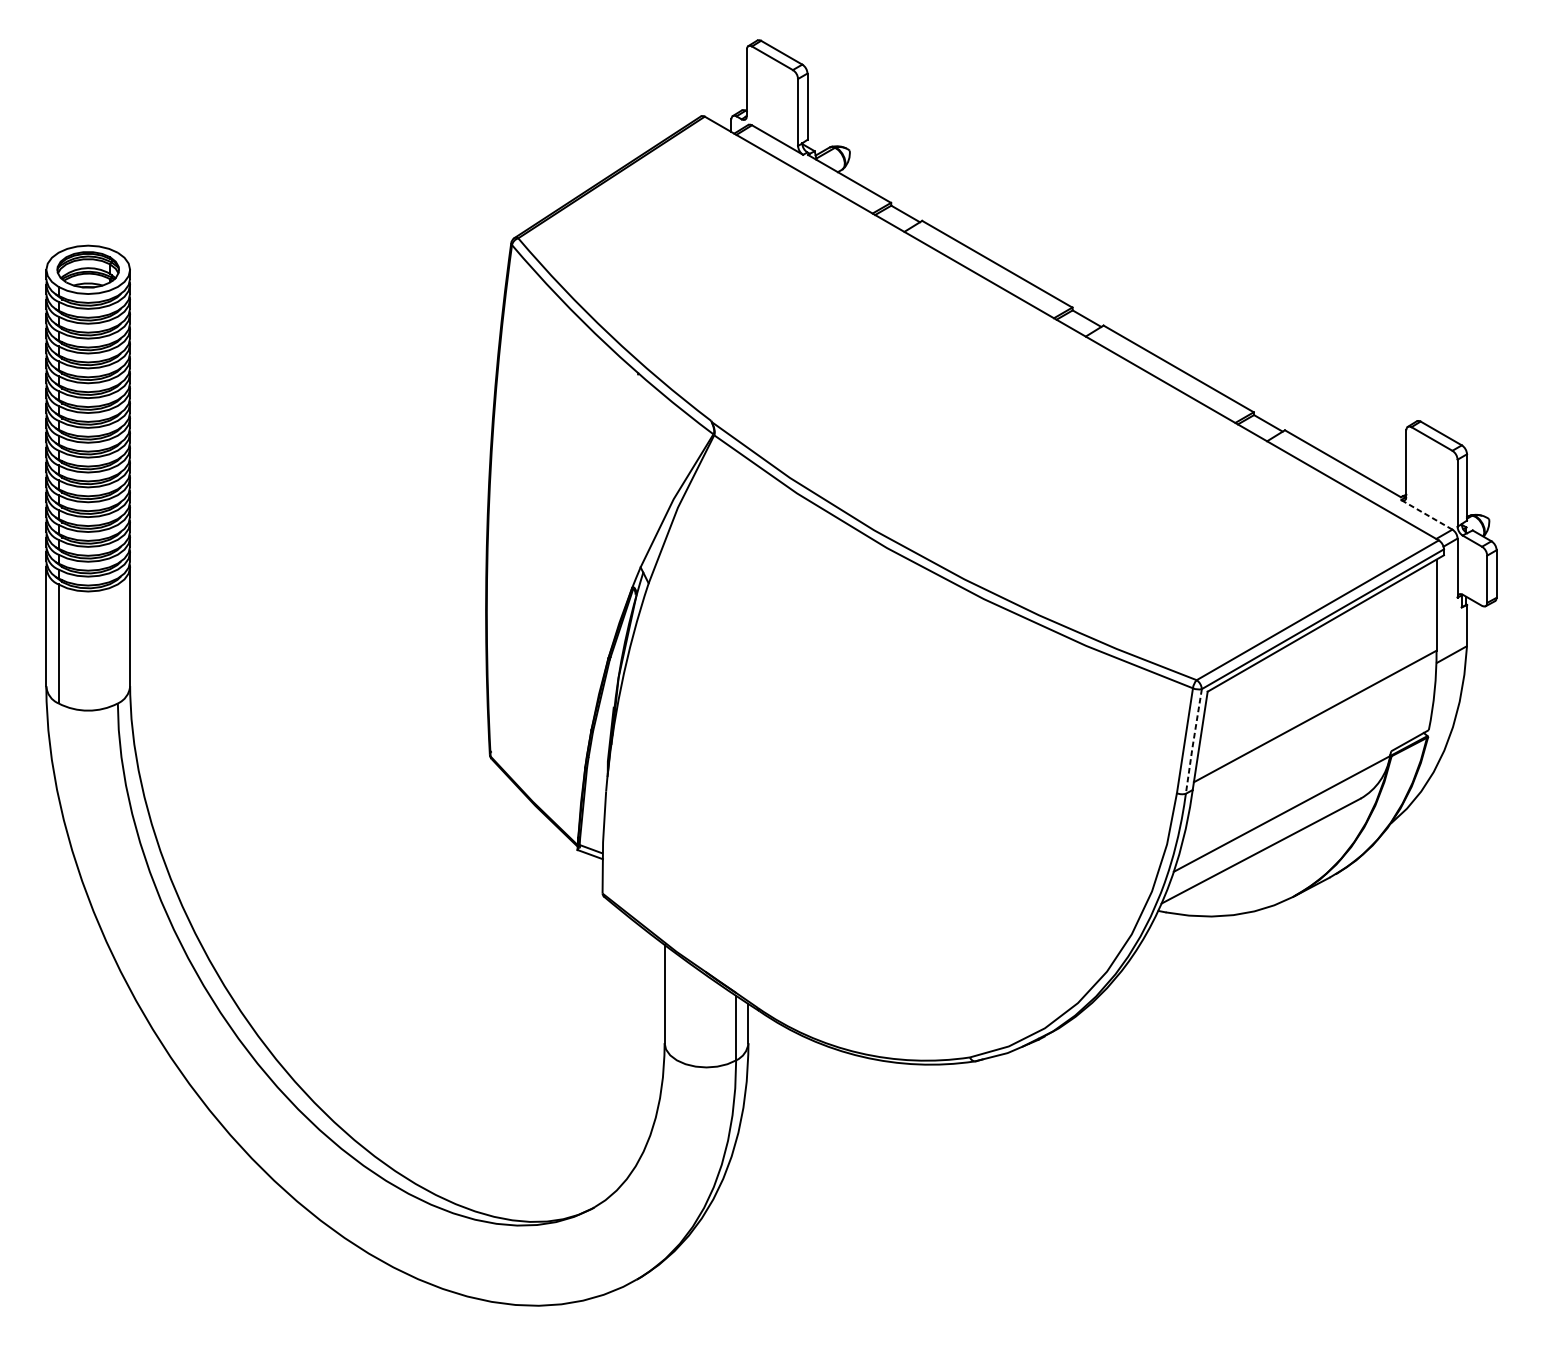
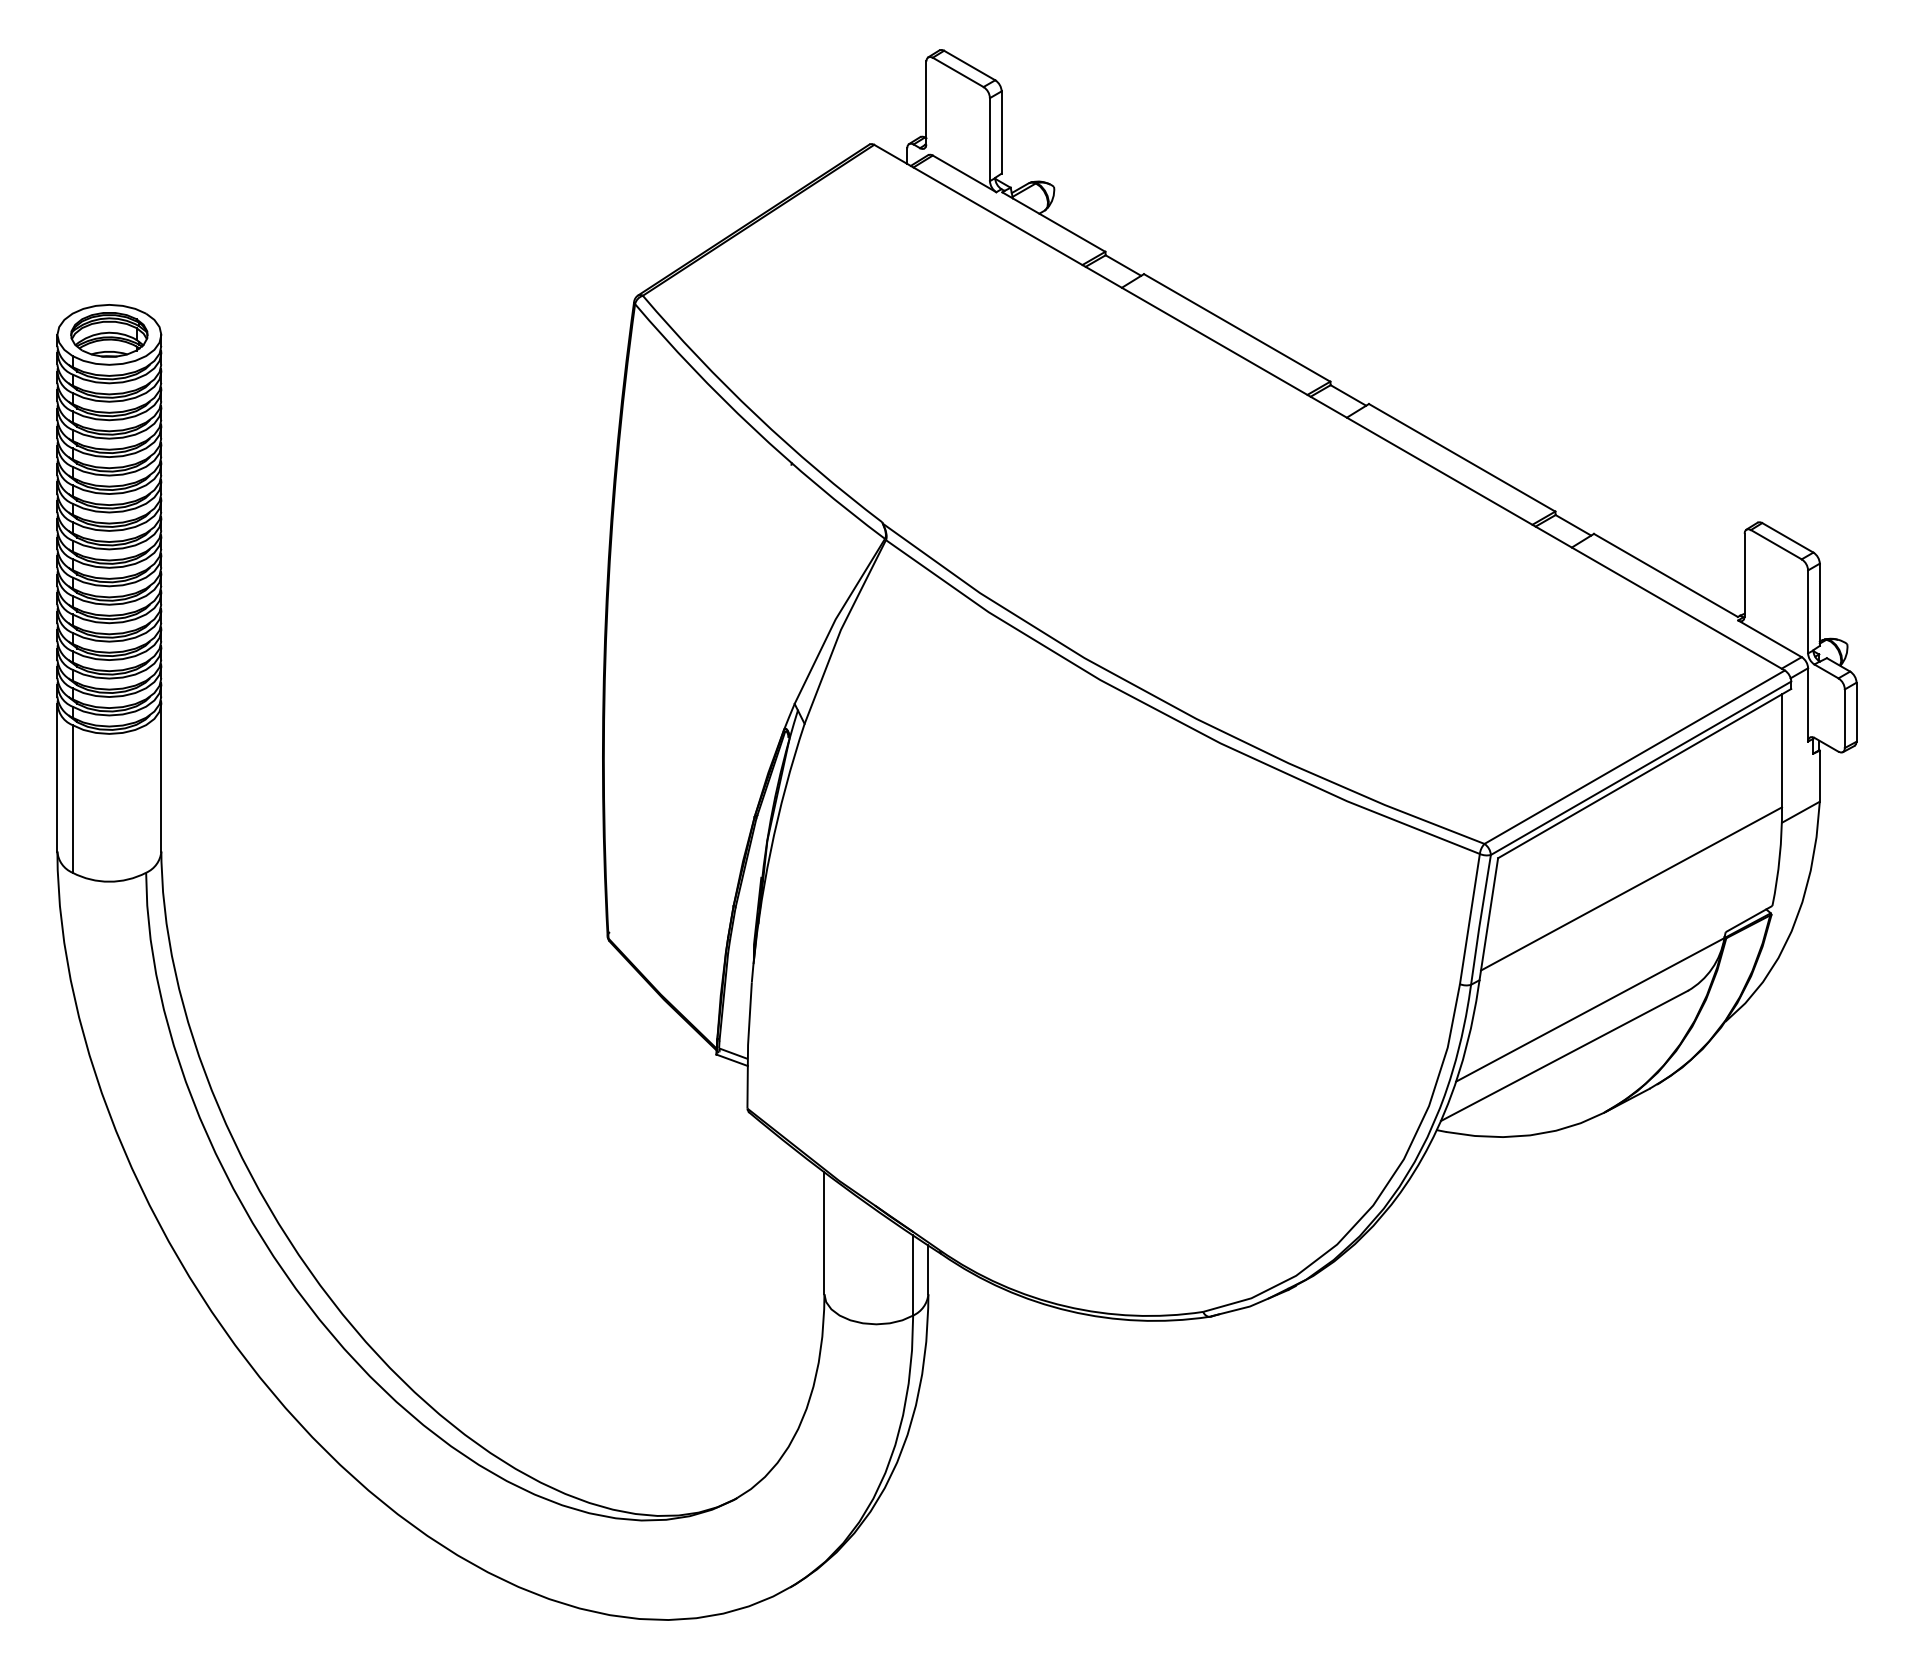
line: (1426, 514) -> (1769, 638), dashed -> solid
line: (1193, 741) -> (1480, 920), dashed -> solid

